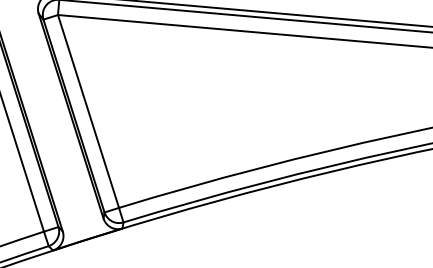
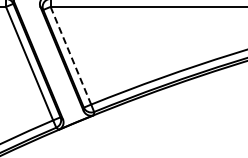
line: (87, 110) -> (70, 55), solid -> dashed

